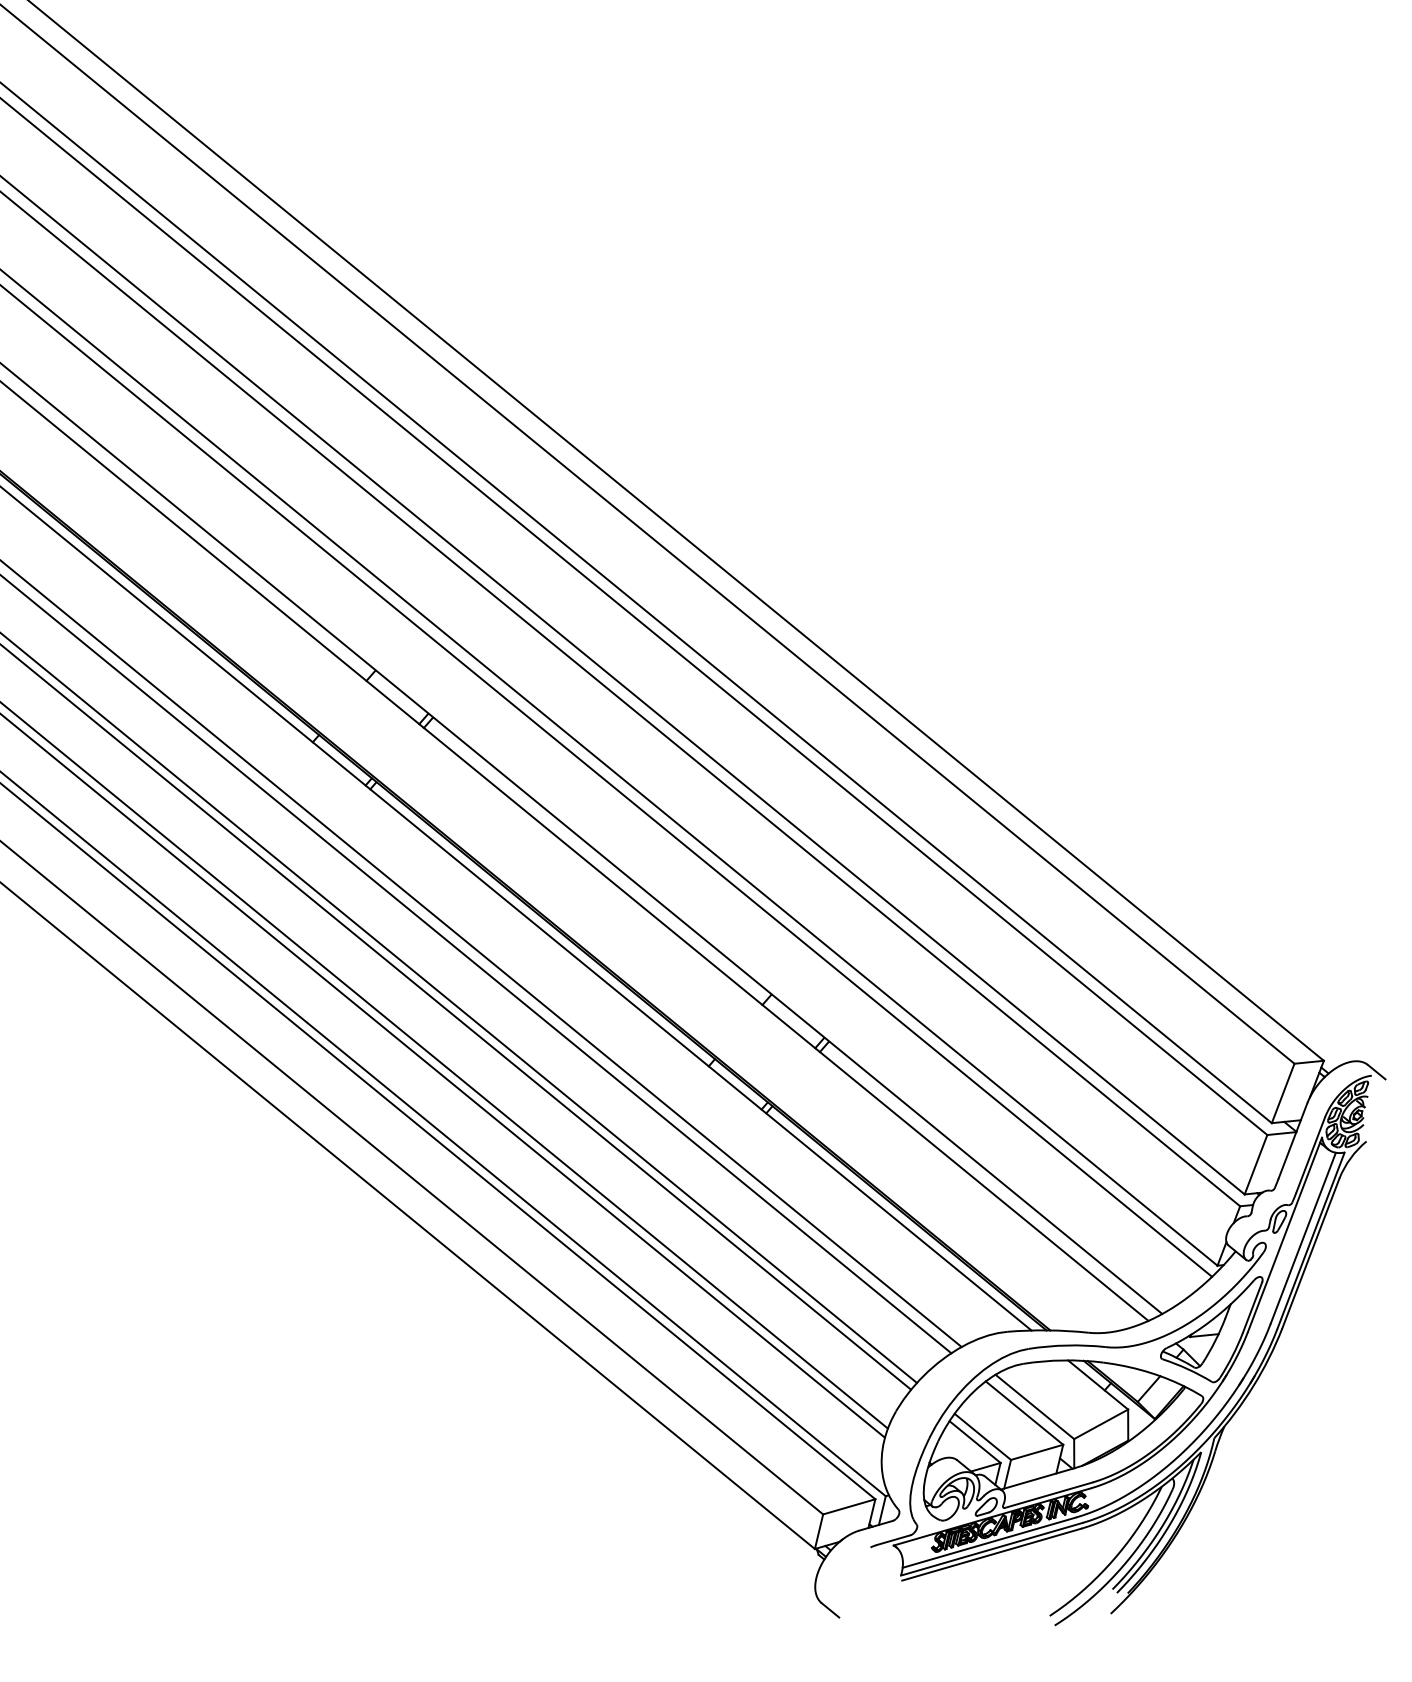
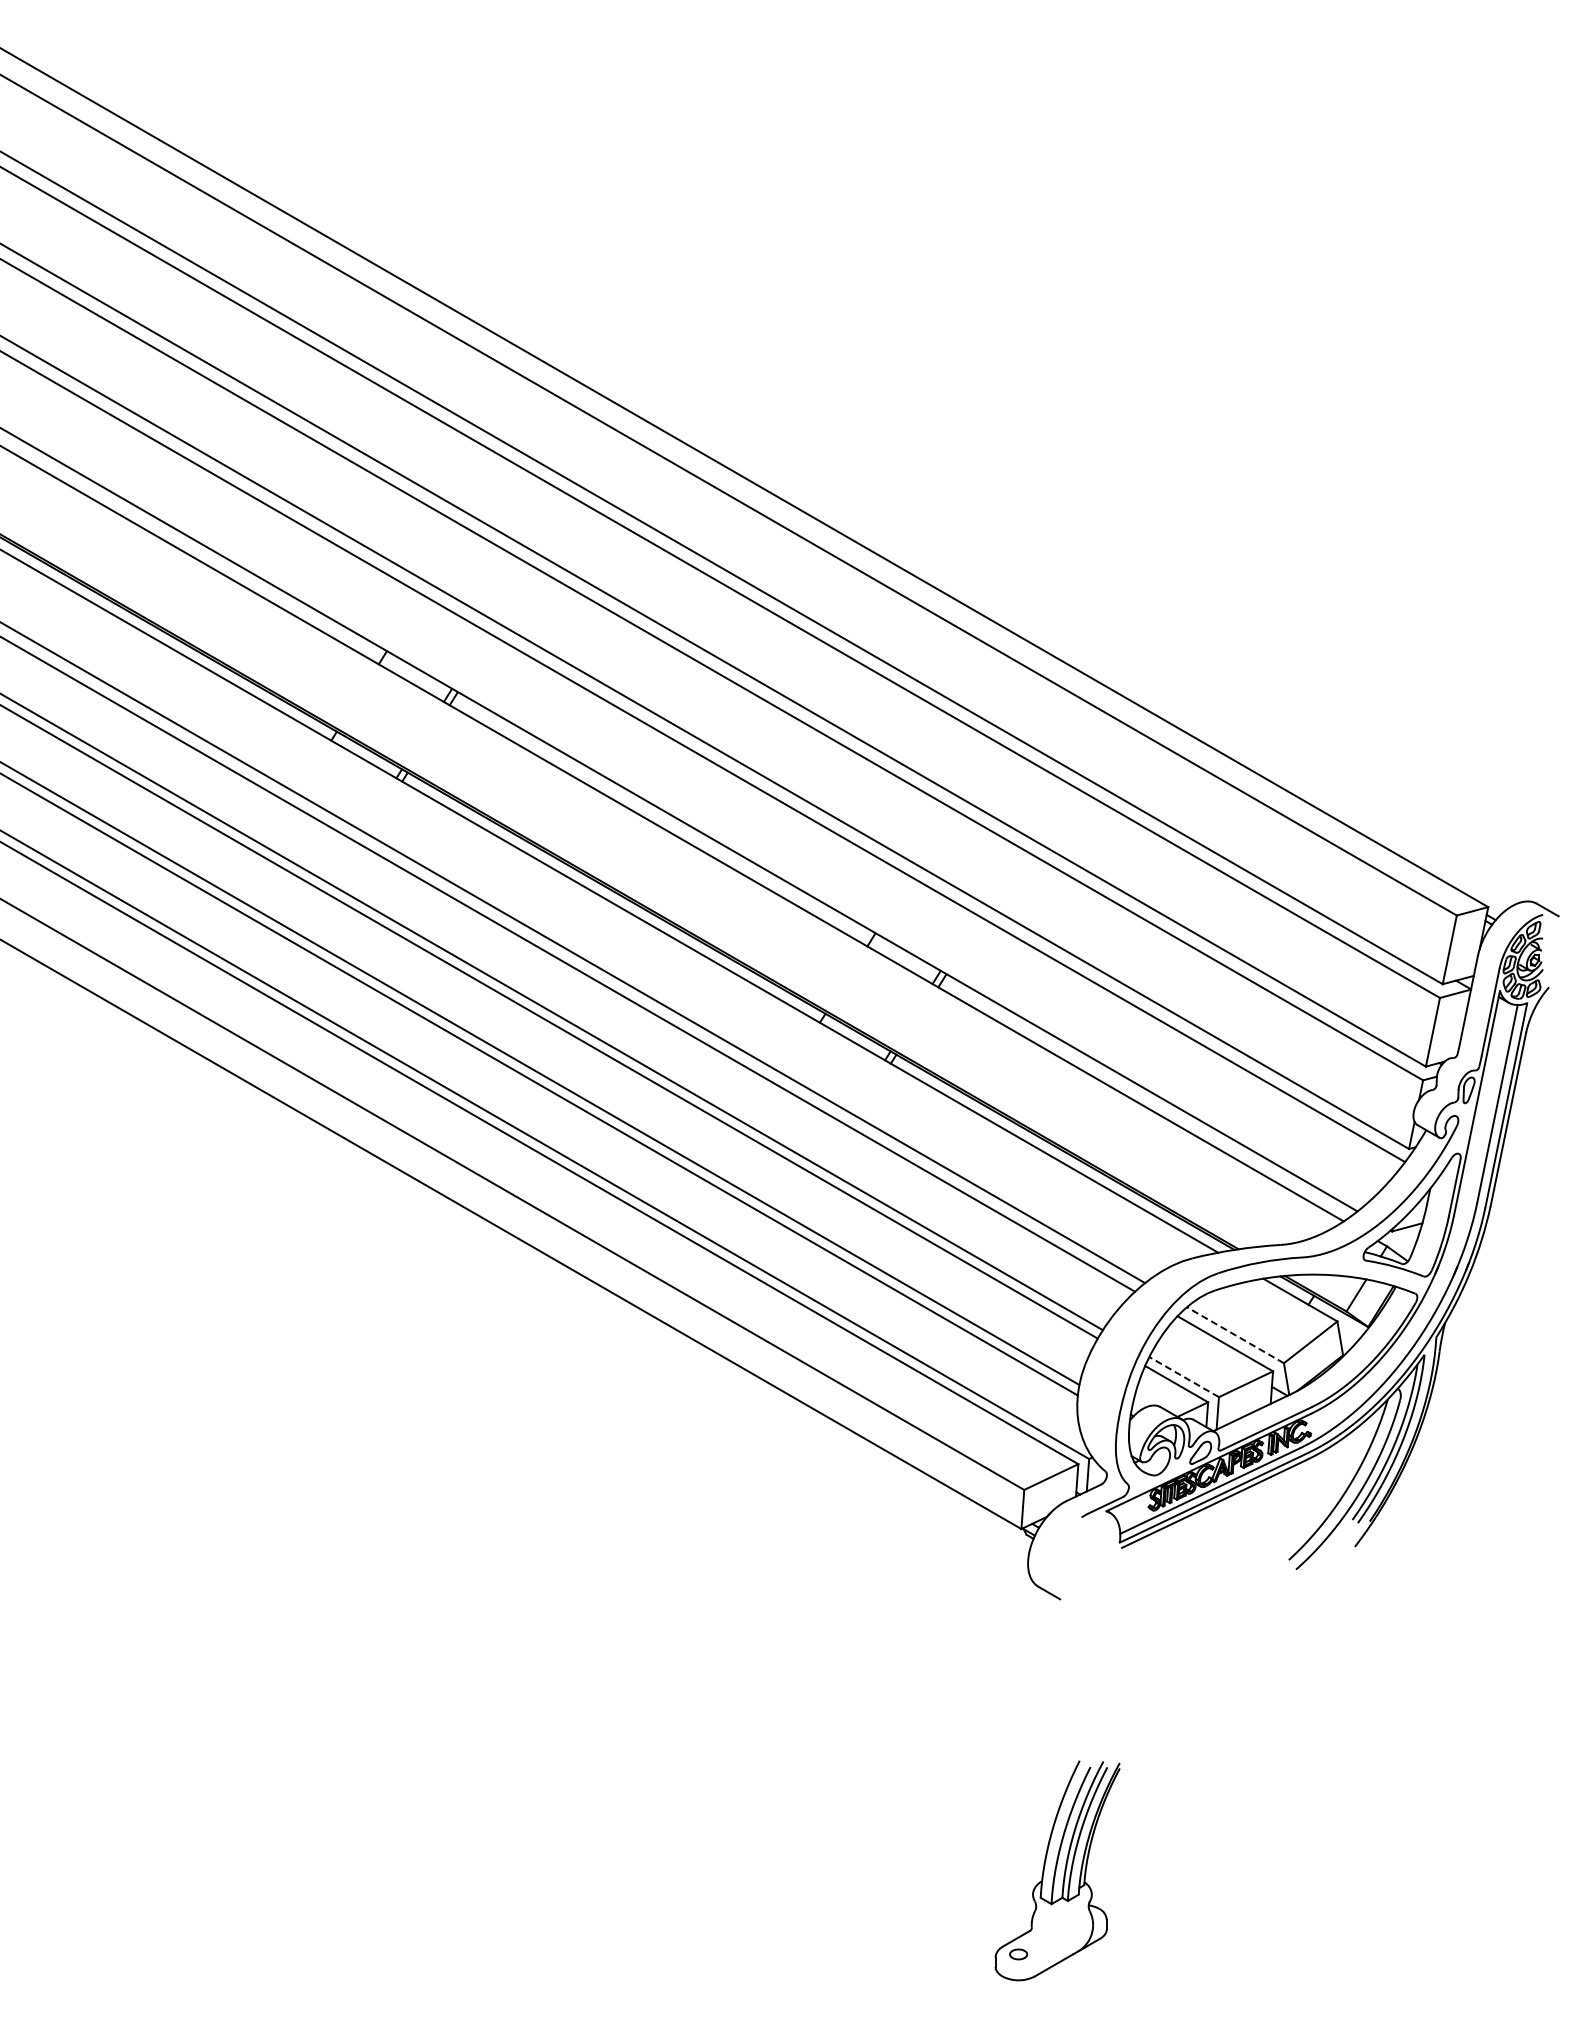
line: (1034, 1407) -> (1235, 1335), solid -> dashed
line: (982, 1436) -> (1183, 1376), solid -> dashed

